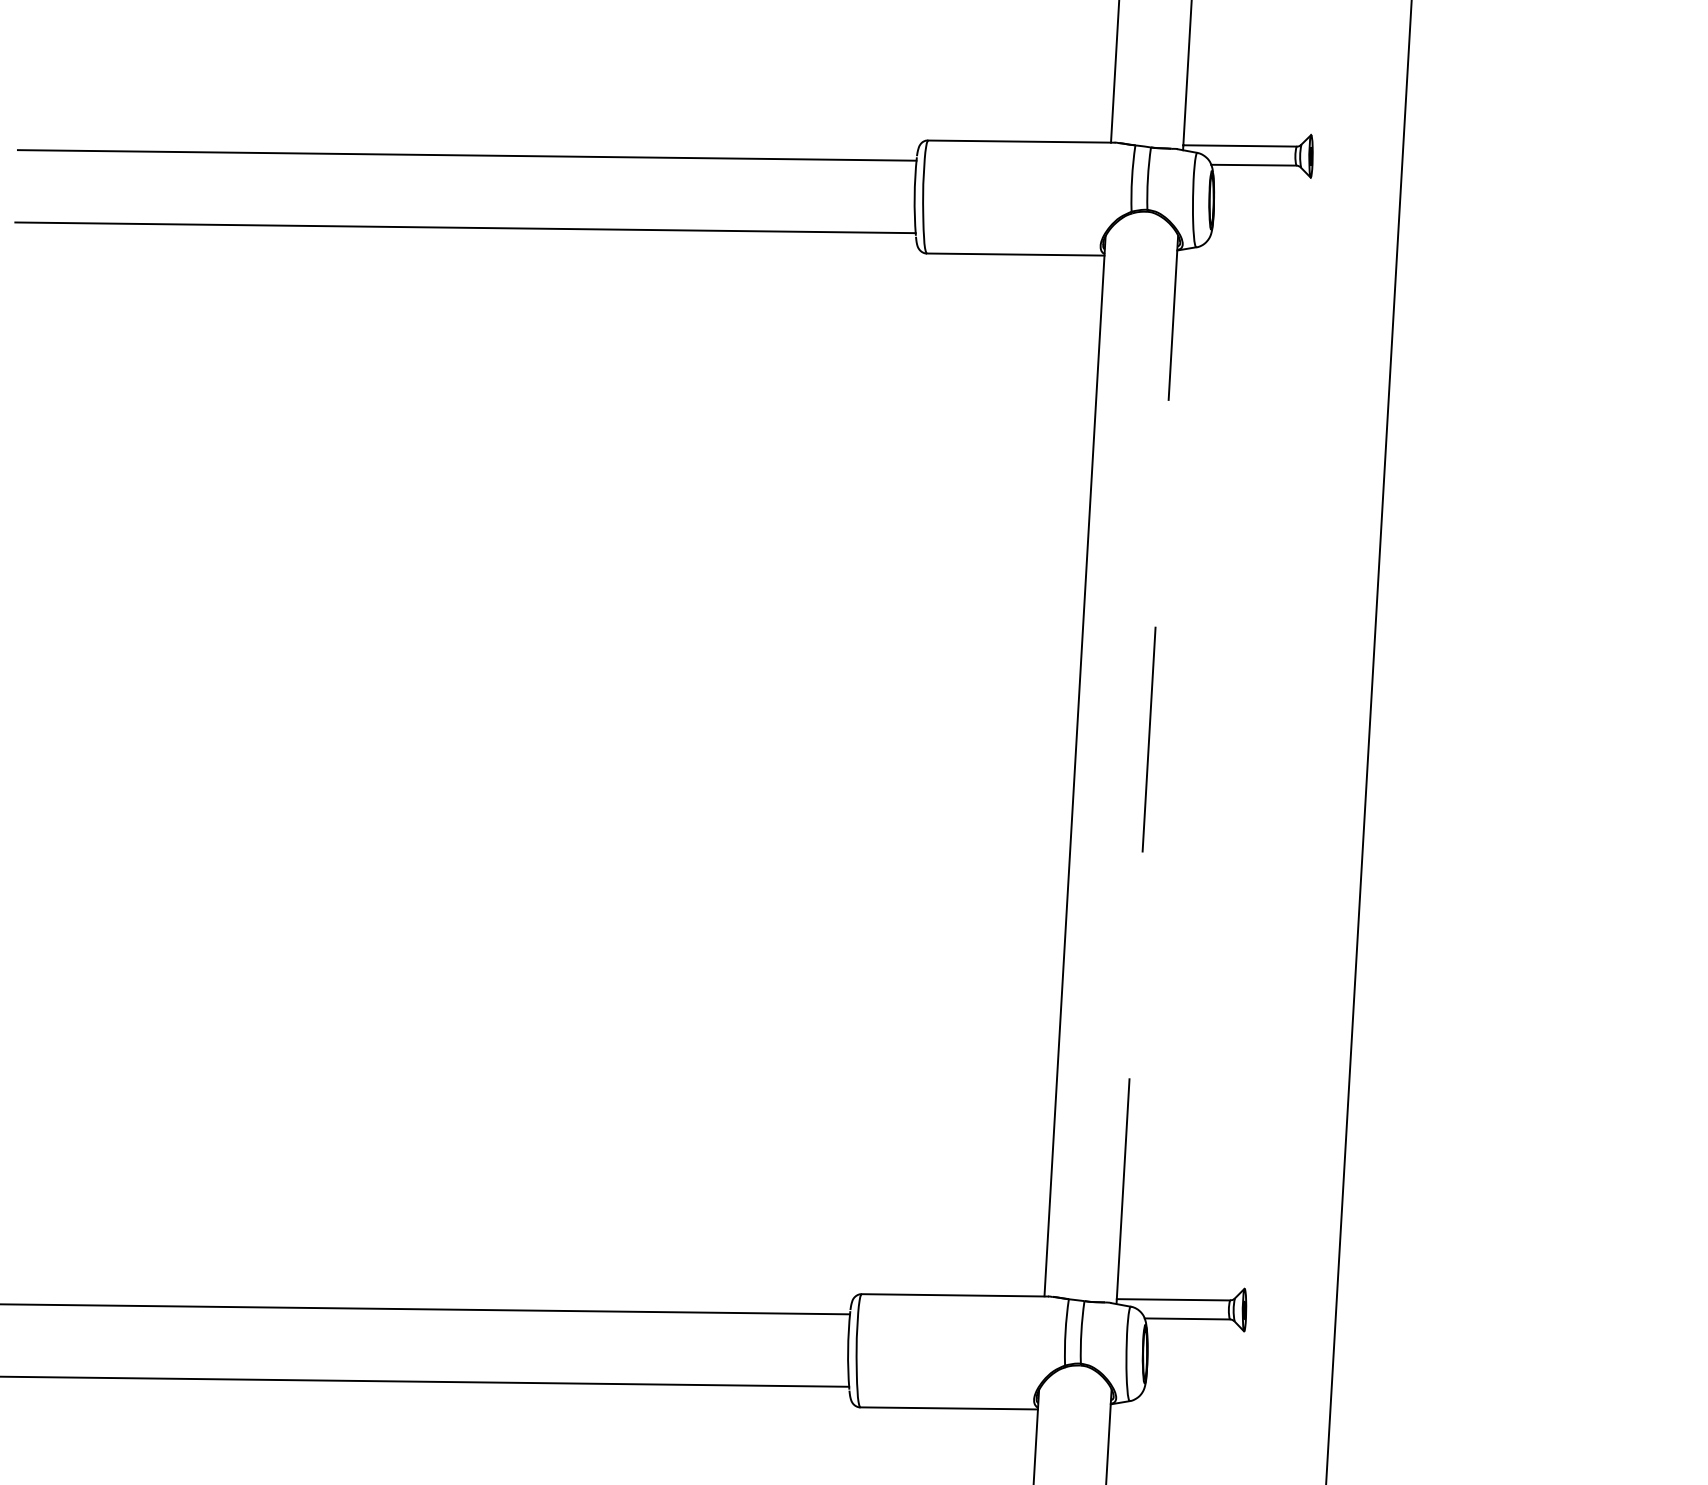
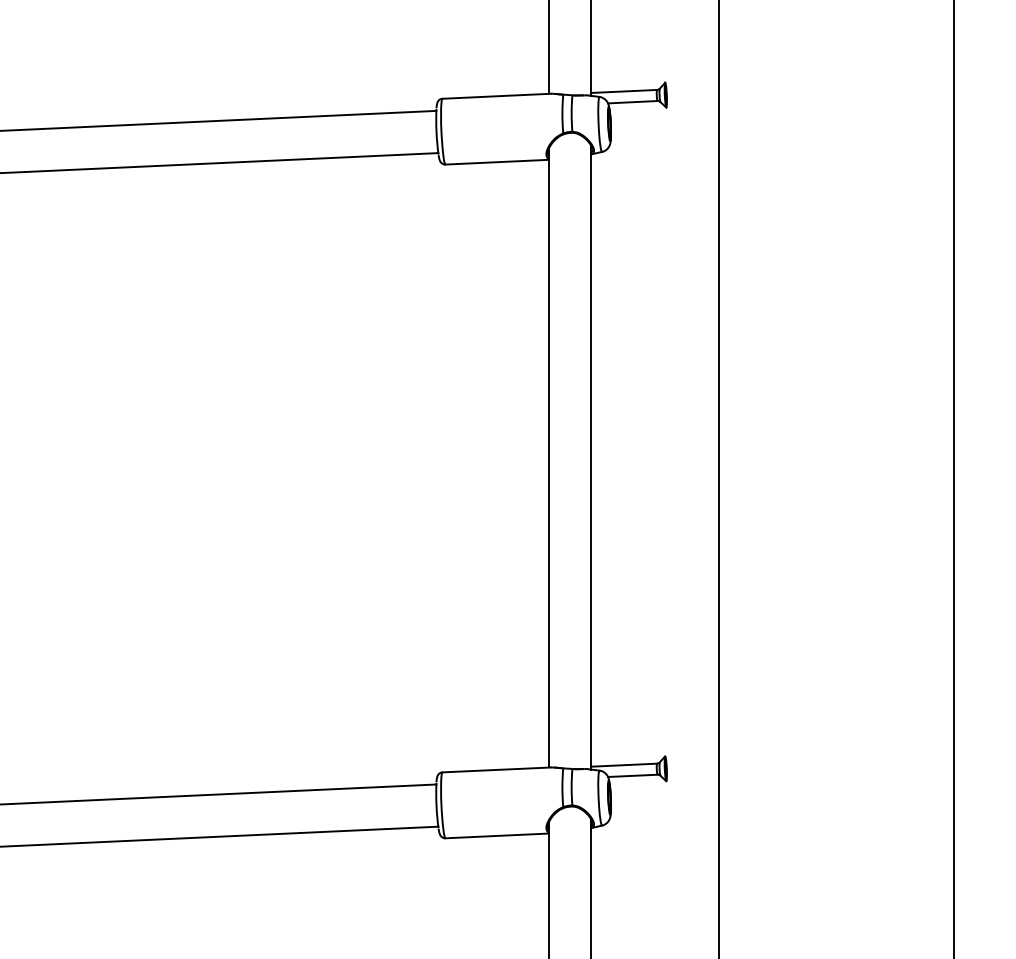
line: (1147, 769) -> (591, 457), dashed -> solid

